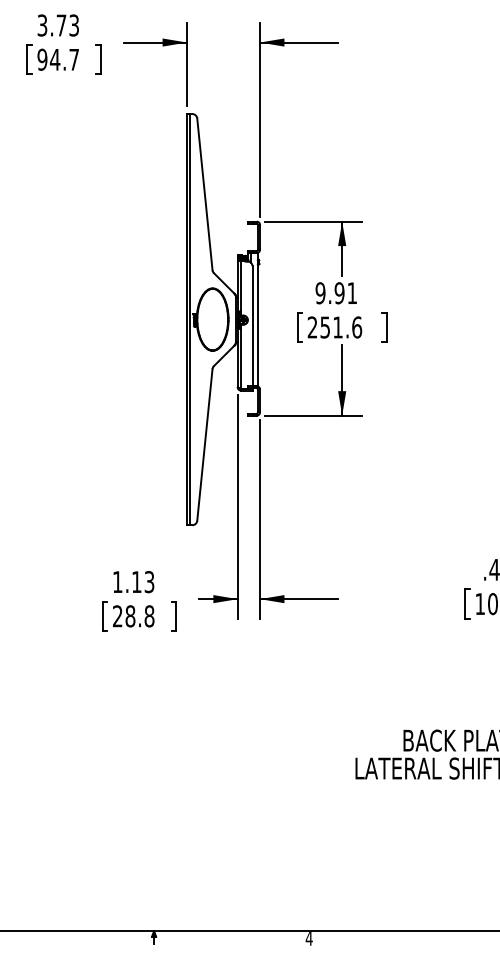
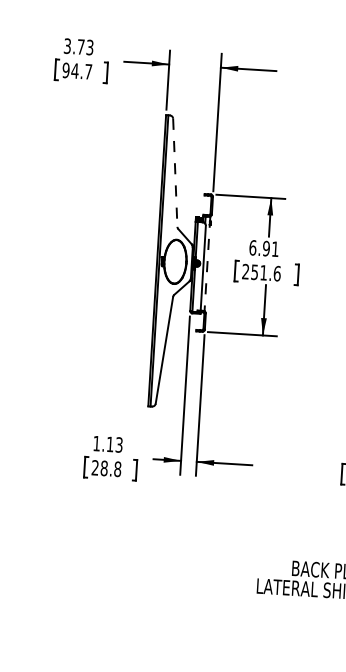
line: (204, 194) -> (174, 172), solid -> dashed
text: (320, 293) -> (252, 248), 9.91 -> 6.91
line: (257, 319) -> (207, 263), solid -> dashed

